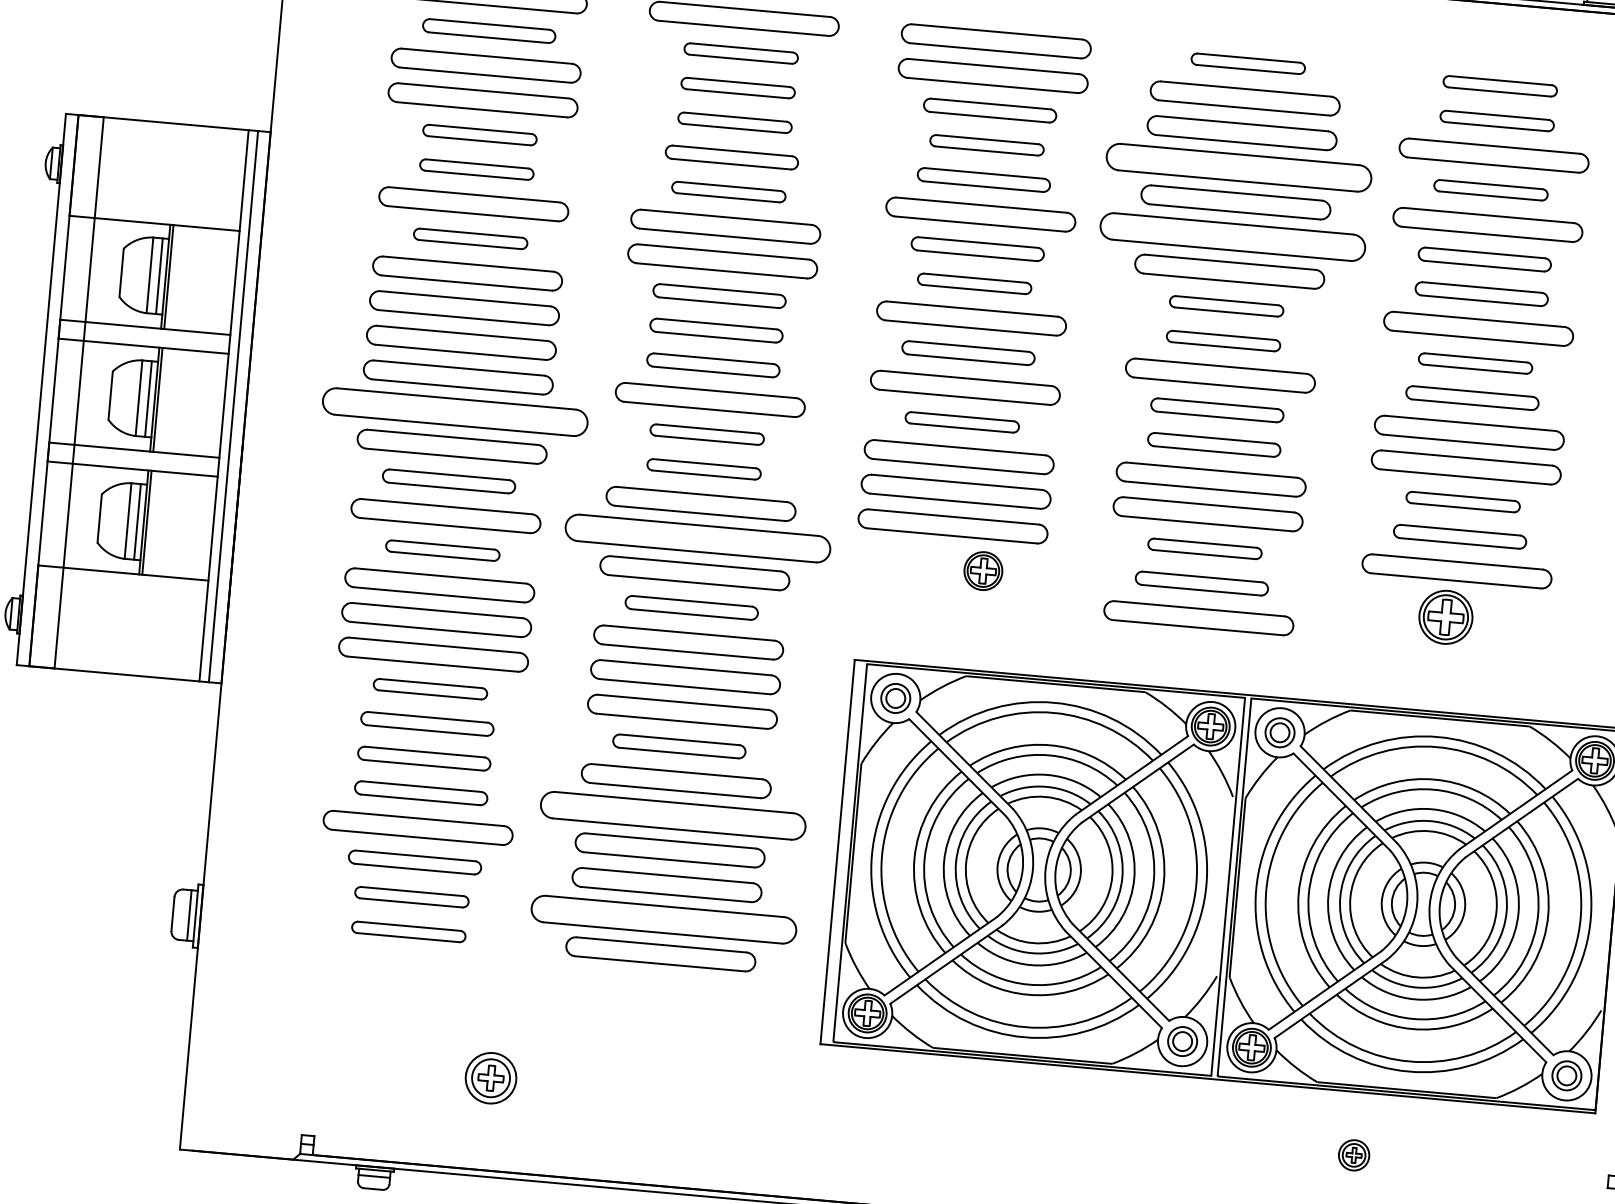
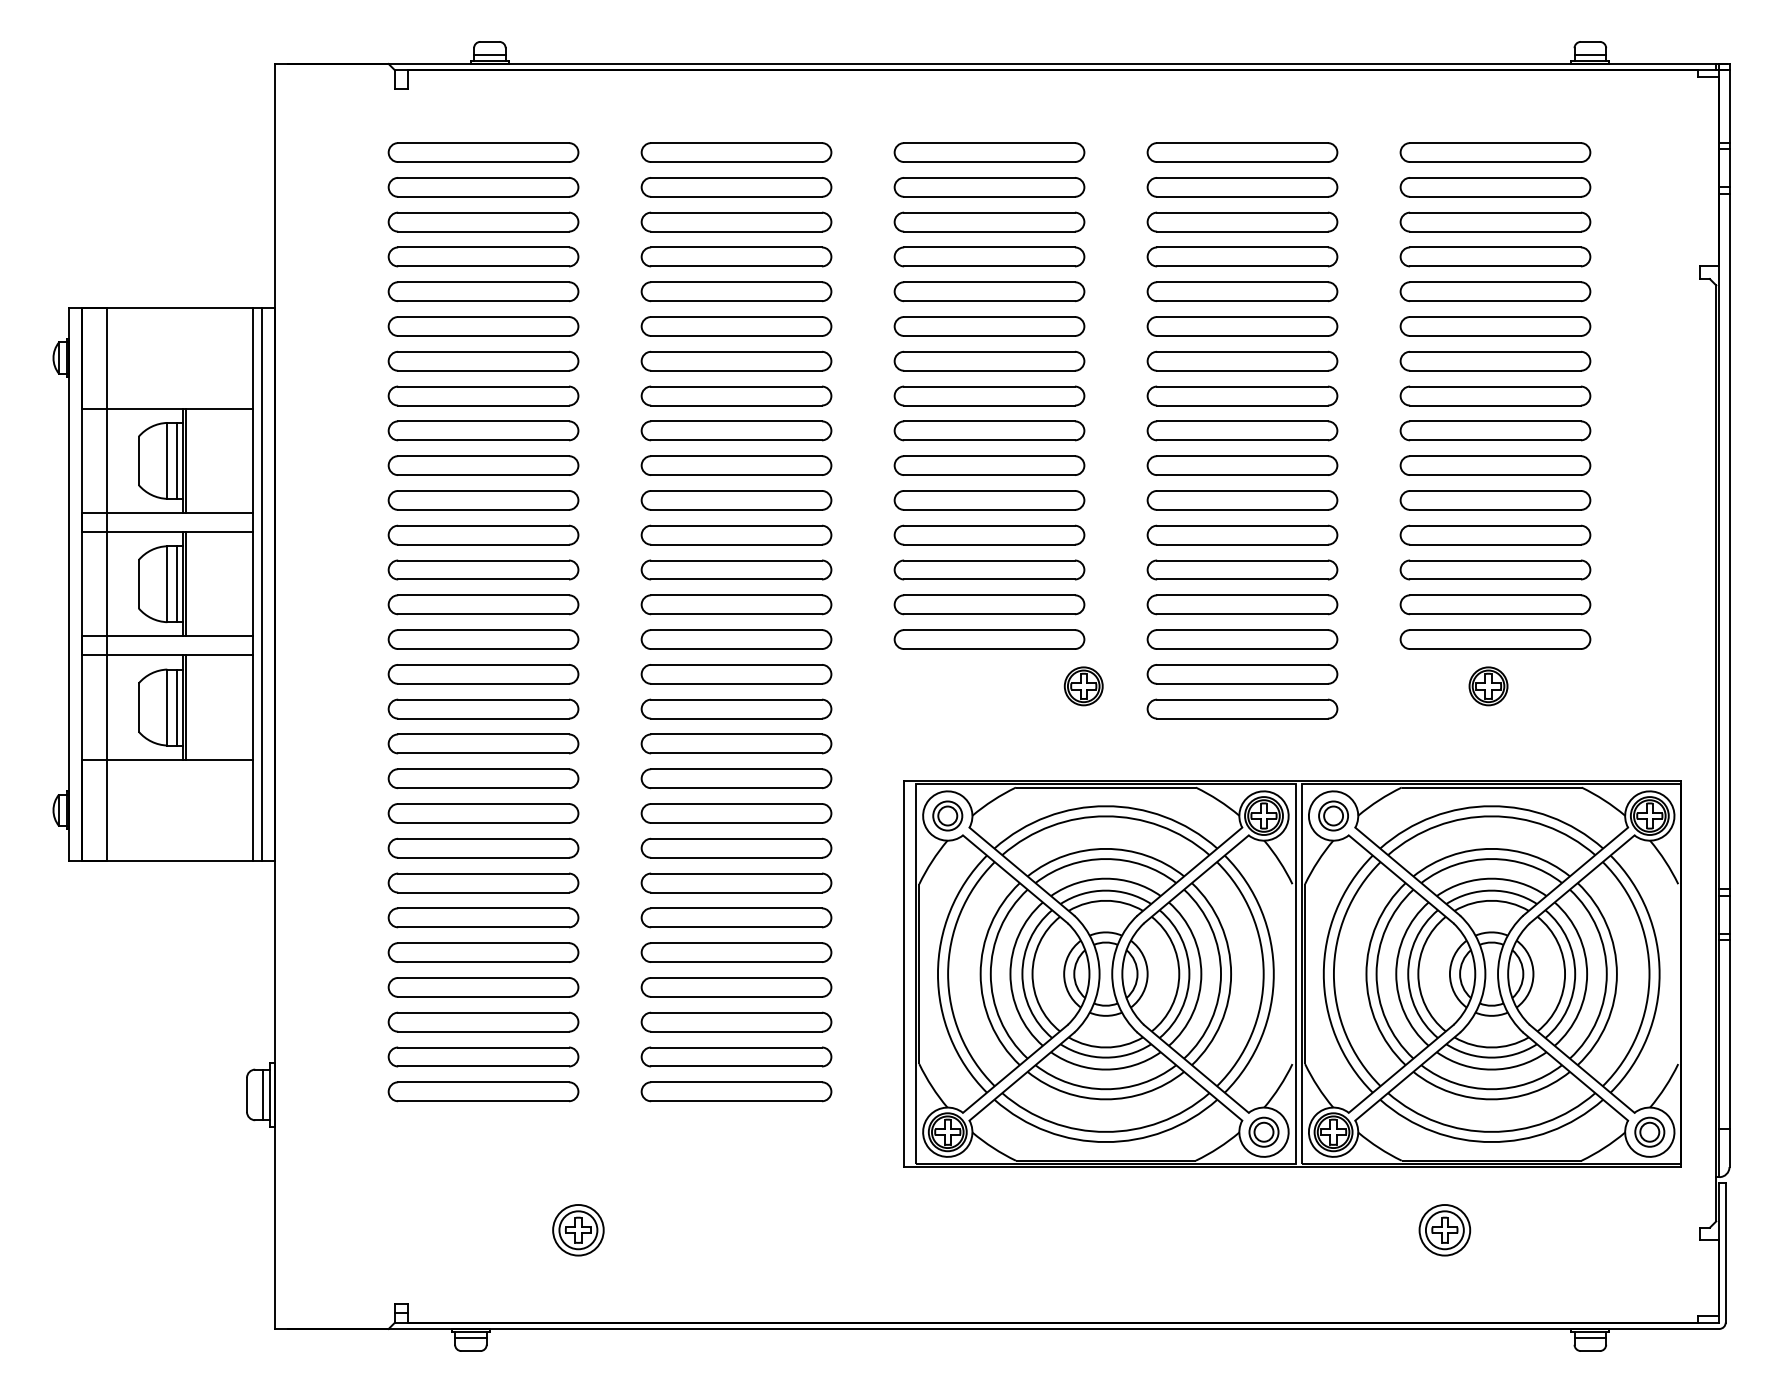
part: (489, 31) -> (483, 187), size x1.43
part: (741, 53) -> (736, 187), size x1.67
part: (1248, 63) -> (1242, 152), size x1.67
part: (1500, 86) -> (1495, 152), size x1.67
part: (738, 87) -> (736, 221), size x1.67
part: (990, 110) -> (989, 221), size x1.43
part: (1497, 121) -> (1495, 187), size x1.67
part: (735, 122) -> (736, 256), size x1.67
part: (479, 134) -> (483, 291), size x1.67
part: (987, 144) -> (989, 256), size x1.67
part: (731, 157) -> (736, 291), size x1.43
part: (1239, 167) -> (1242, 256), size x0.71
part: (476, 169) -> (483, 326), size x1.67
part: (983, 179) -> (989, 291), size x1.43
part: (1491, 189) -> (1495, 256), size x1.67
part: (728, 192) -> (736, 326), size x1.67
part: (1232, 237) -> (1242, 326), size x0.71
part: (470, 238) -> (483, 395), size x1.67
part: (977, 248) -> (989, 360), size x1.43
part: (1484, 259) -> (1495, 326), size x1.43
part: (974, 283) -> (989, 395), size x1.67
part: (1481, 293) -> (1495, 360), size x1.43
part: (719, 295) -> (736, 430), size x1.43
part: (1226, 305) -> (1242, 395), size x1.67
part: (716, 330) -> (736, 465), size x1.43
part: (1223, 340) -> (1242, 430), size x1.67
part: (968, 353) -> (989, 465), size x1.43
part: (1475, 363) -> (1495, 430), size x1.67
part: (713, 365) -> (736, 500), size x1.43
part: (1472, 398) -> (1495, 465), size x1.43
part: (1217, 410) -> (1242, 500), size x1.43
part: (455, 411) -> (483, 569), size x0.71
part: (962, 421) -> (989, 534), size x1.67
part: (707, 434) -> (736, 569), size x1.67
part: (1214, 444) -> (1242, 534), size x1.43
part: (704, 469) -> (736, 604), size x1.67
part: (449, 481) -> (483, 639), size x1.43
part: (1463, 501) -> (1495, 569), size x1.67
part: (1460, 536) -> (1495, 604), size x1.43
part: (697, 538) -> (736, 674), size x0.71
part: (1205, 548) -> (1242, 639), size x1.67
part: (442, 550) -> (483, 708), size x1.67
part: (983, 571) -> (1083, 686), moved
part: (1201, 583) -> (1242, 674), size x1.43
part: (691, 607) -> (736, 743), size x1.43
part: (1445, 617) -> (1488, 686), size x0.71
part: (430, 688) -> (483, 847), size x1.67
part: (427, 723) -> (483, 882), size x1.43
part: (679, 745) -> (736, 882), size x1.43
part: (424, 758) -> (483, 917), size x1.43
part: (421, 793) -> (483, 952), size x1.43
part: (673, 815) -> (736, 952), size x0.71
part: (415, 861) -> (483, 1021), size x1.43
part: (411, 896) -> (483, 1056), size x1.67
part: (663, 919) -> (736, 1056), size x0.71
part: (408, 931) -> (483, 1091), size x1.67
part: (1353, 1155) -> (1444, 1230), size x1.67

